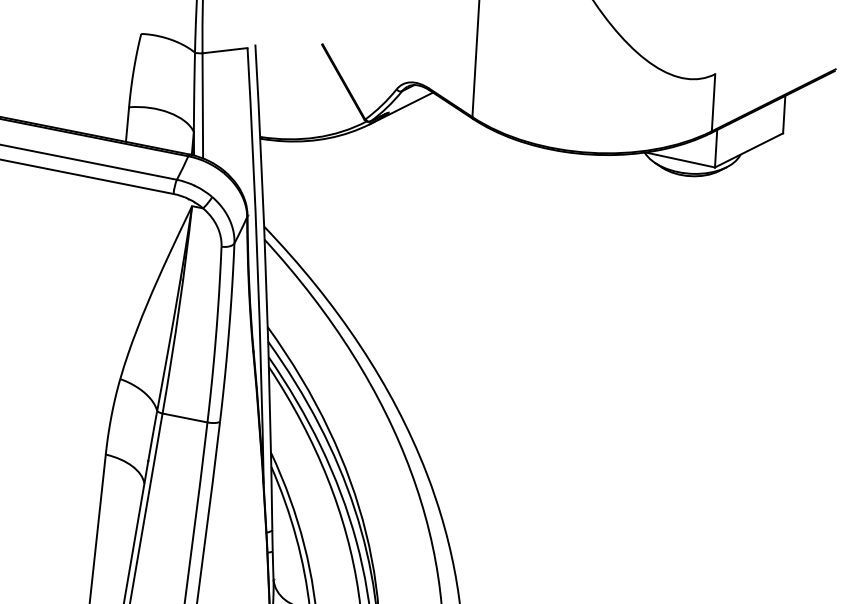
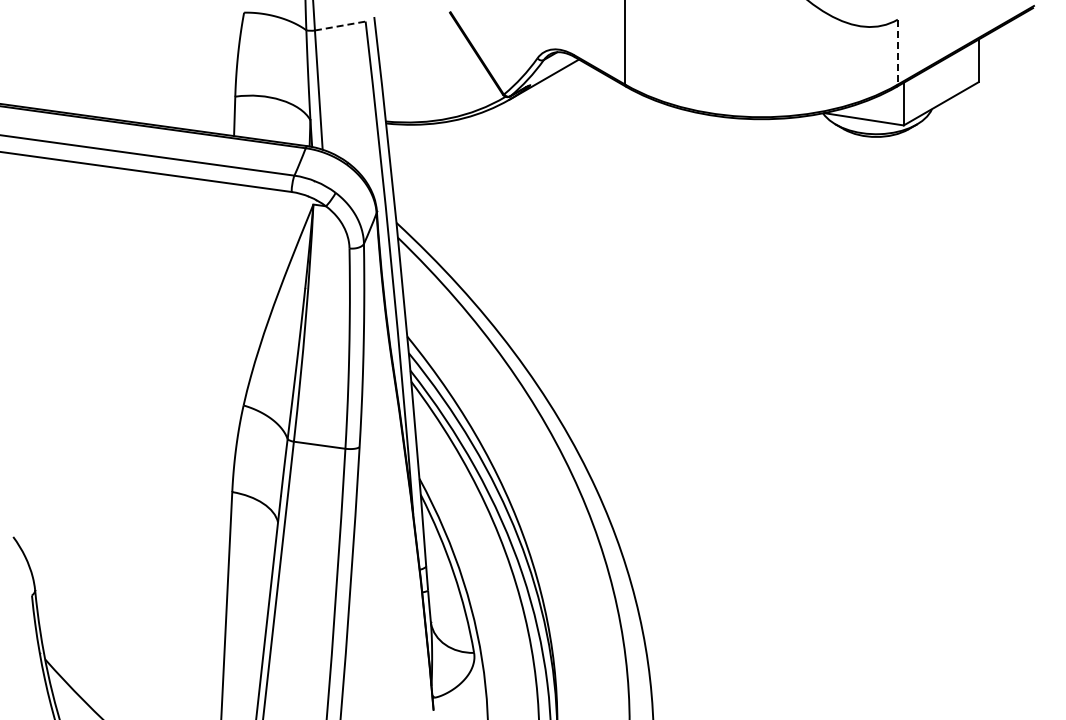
line: (225, 51) -> (340, 26), solid -> dashed
line: (713, 103) -> (897, 52), solid -> dashed

